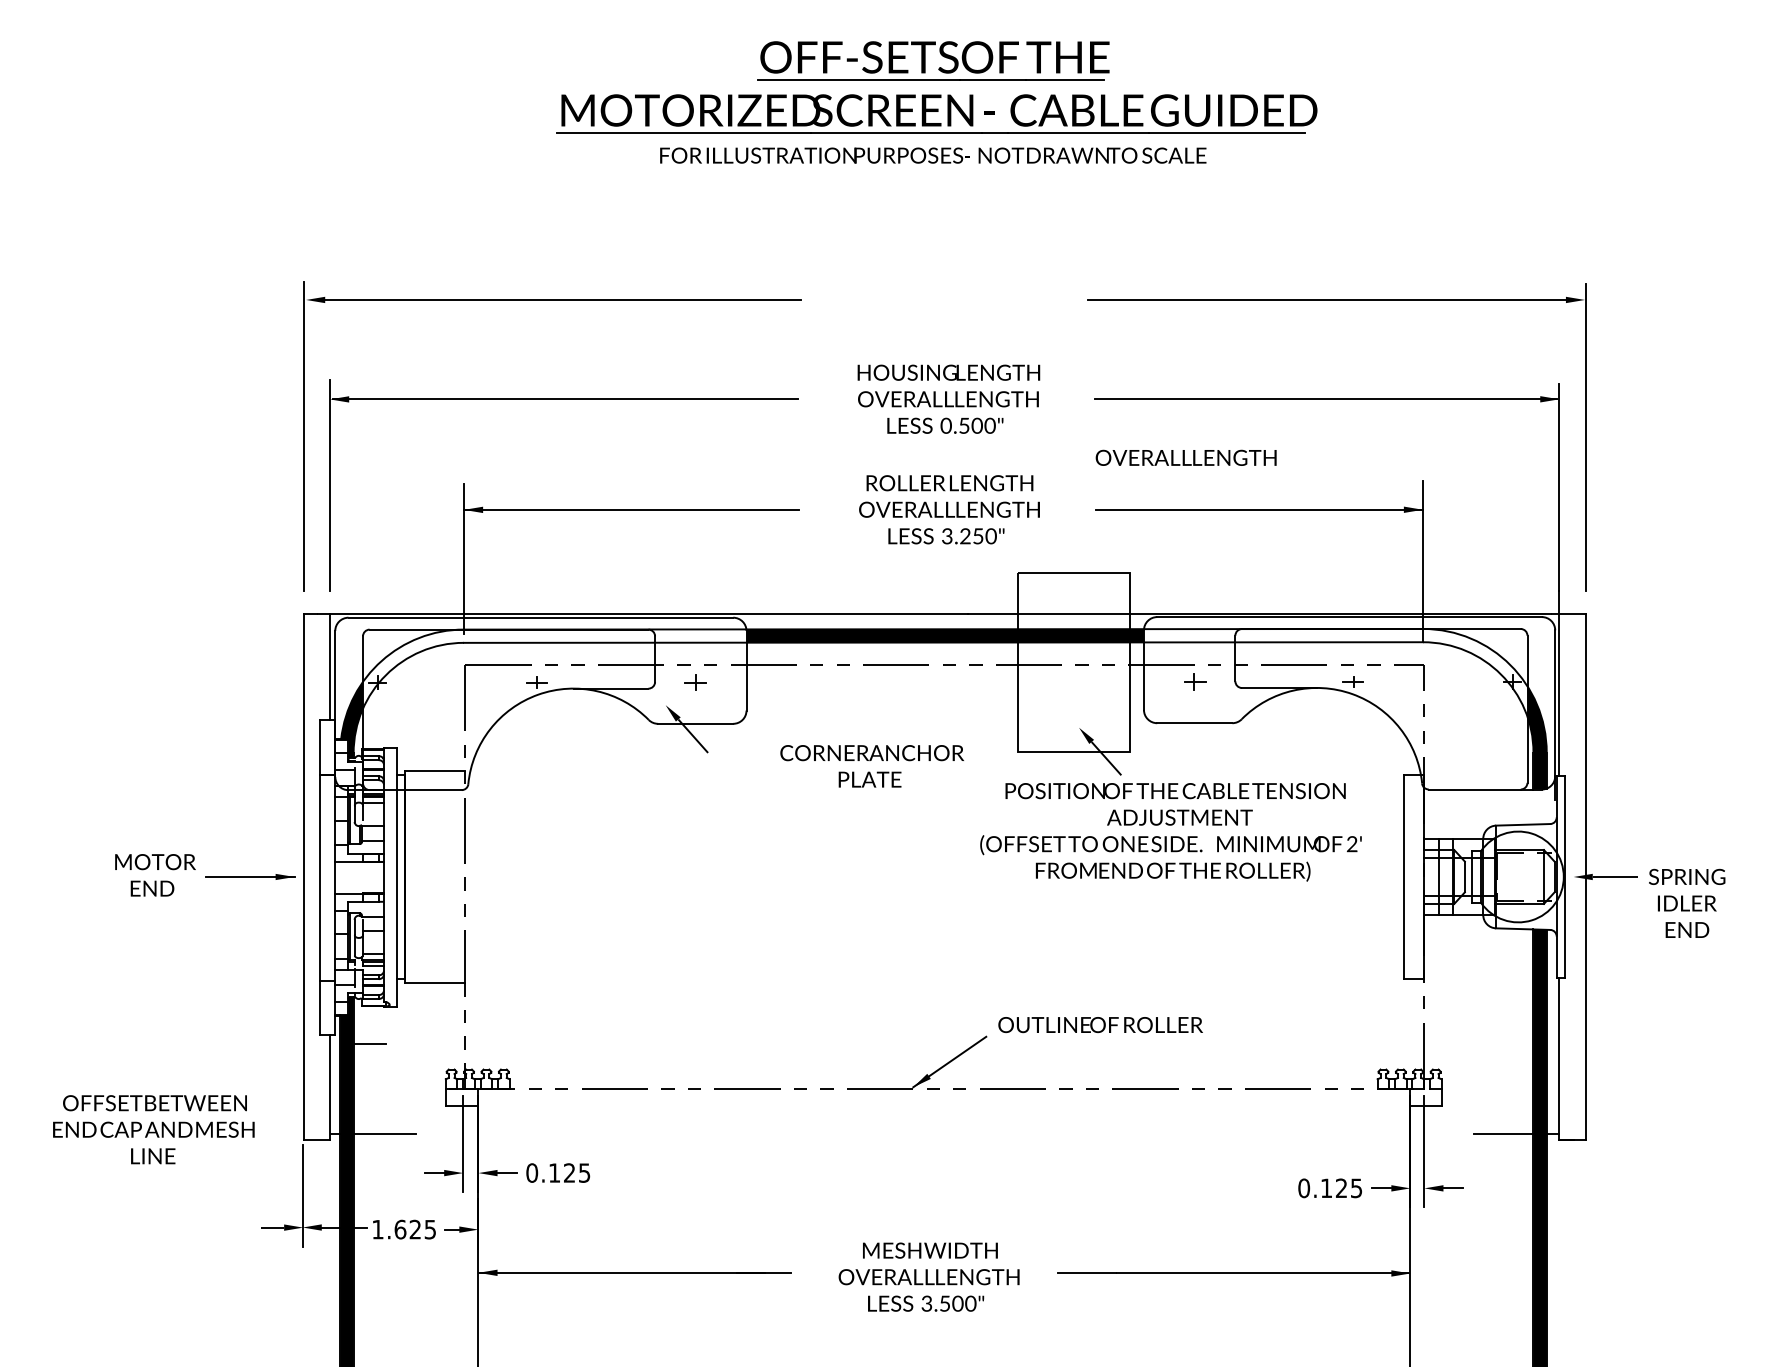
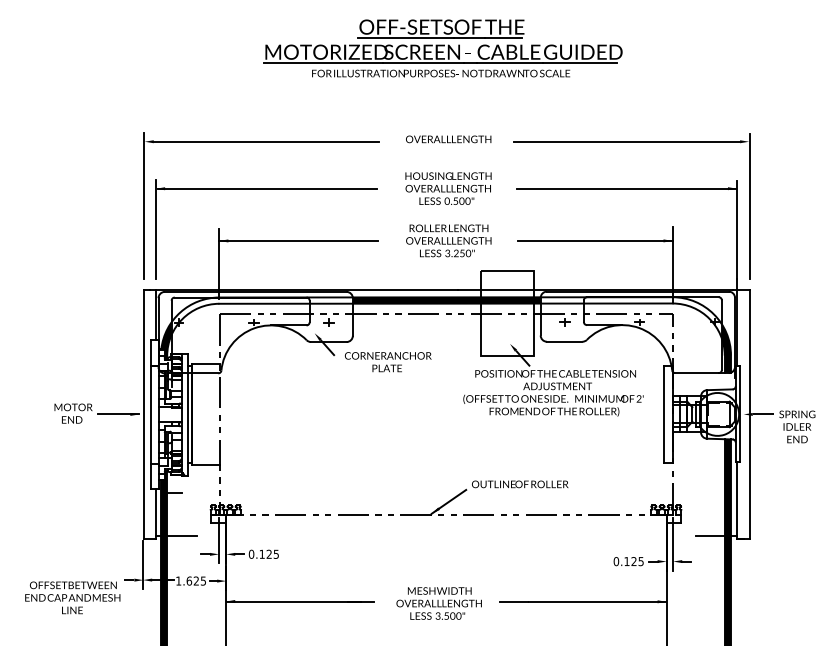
text: (1185, 458) -> (448, 139), moved
text: (872, 767) -> (388, 362), moved
text: (153, 1128) -> (72, 597), moved

